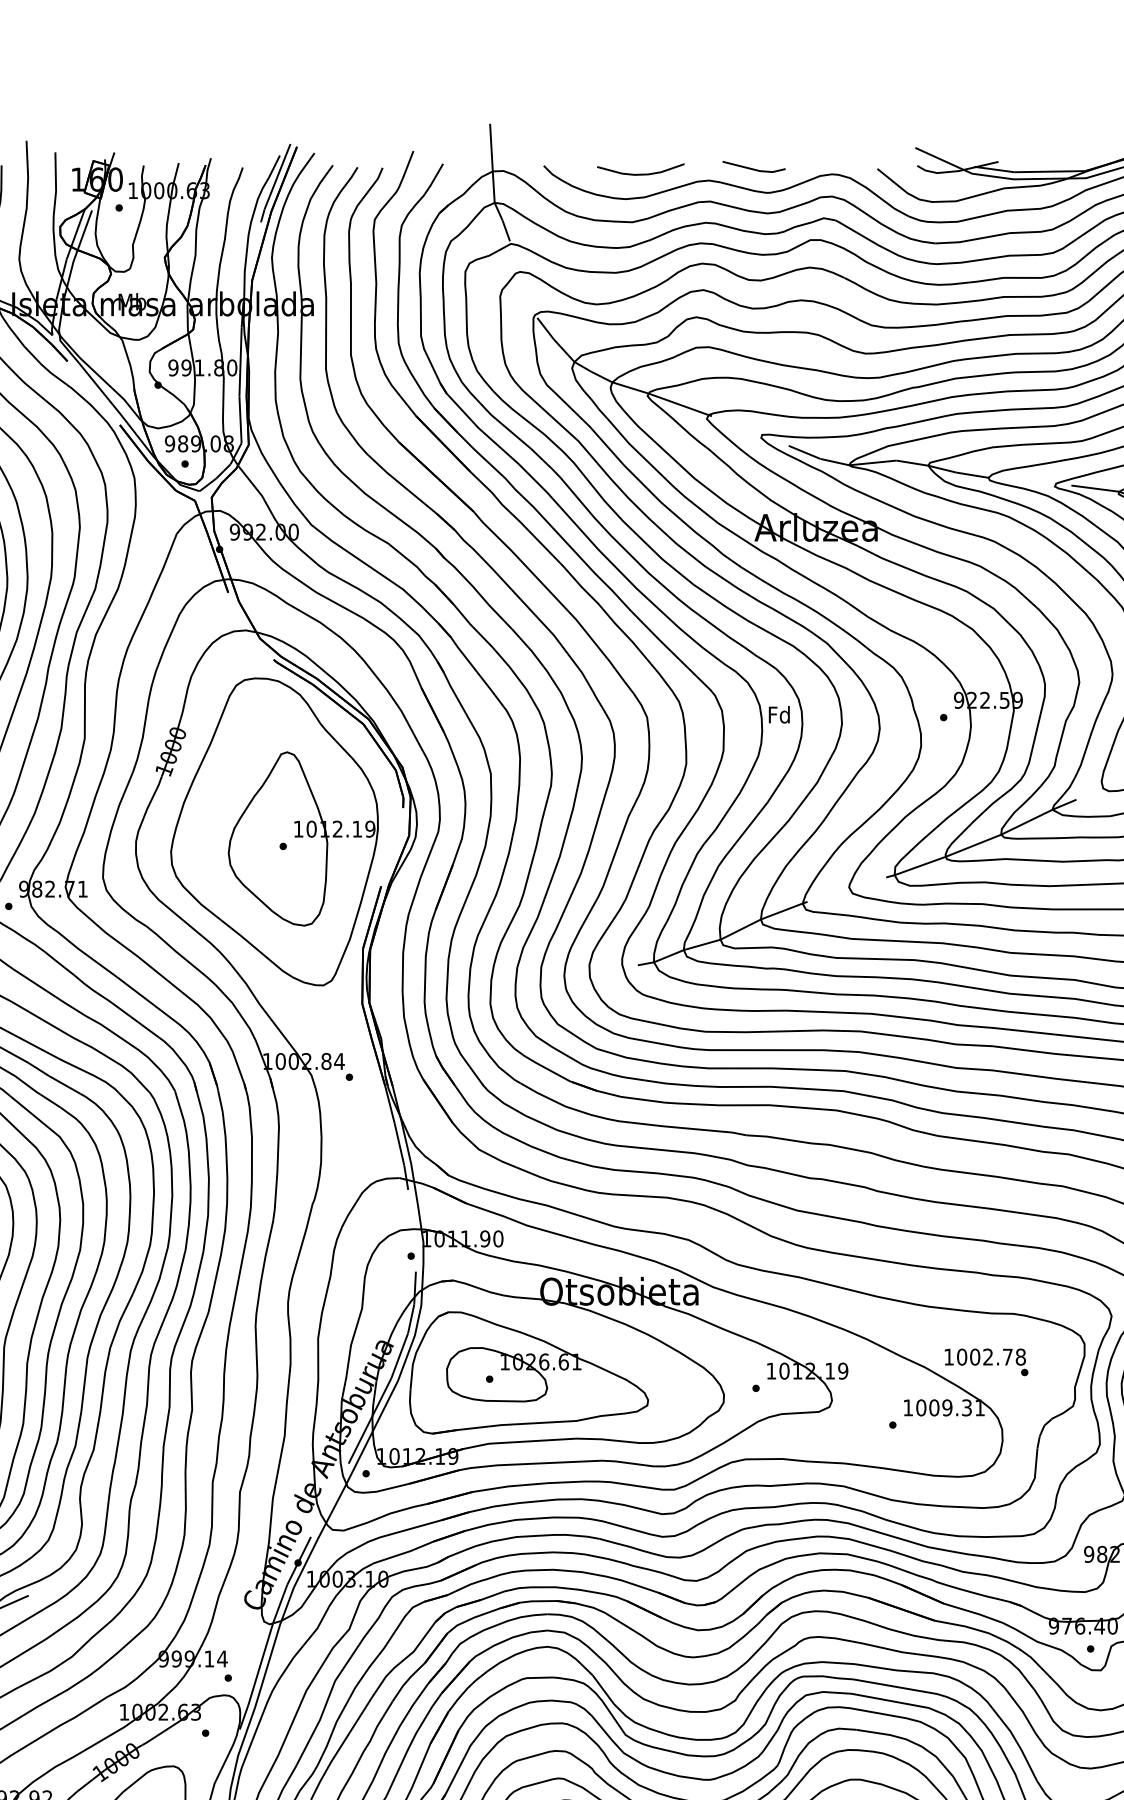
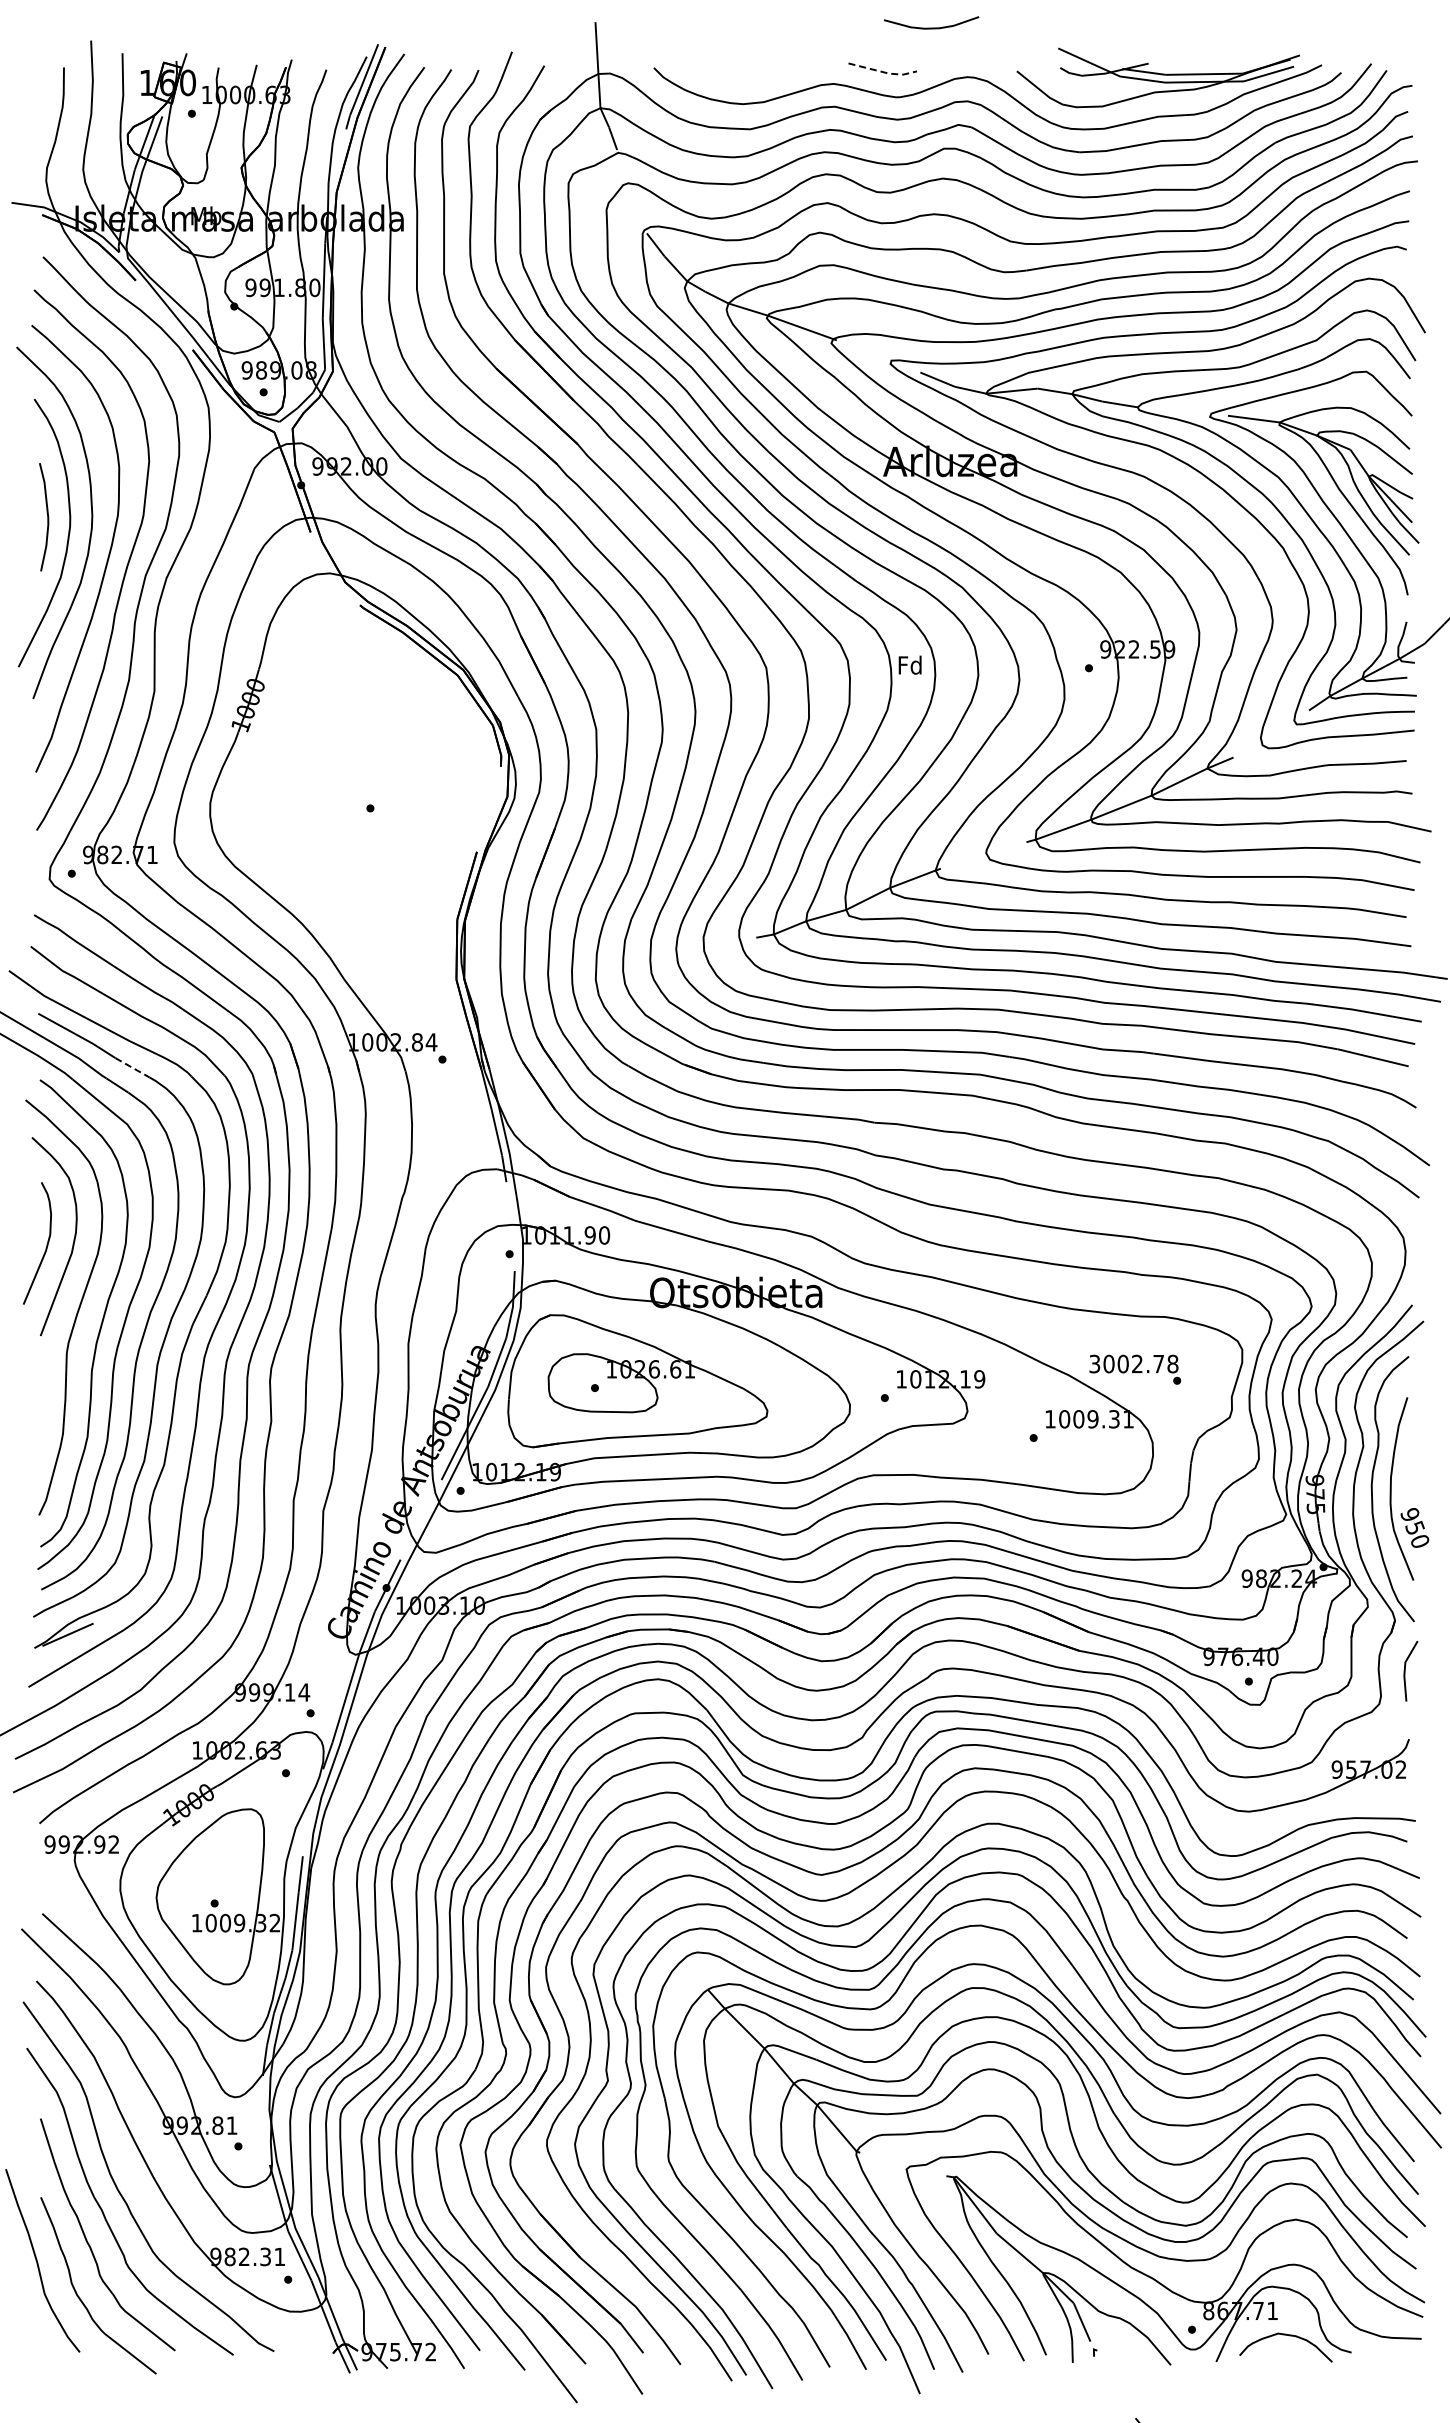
line: (755, 170) -> (884, 72), solid -> dashed
curve: (640, 173) -> (931, 27), moved
part: (274, 831) -> (360, 792), removed
line: (64, 1084) -> (132, 1067), solid -> dashed
text: (948, 1356) -> (1094, 1363), 1002.78 -> 3002.78

